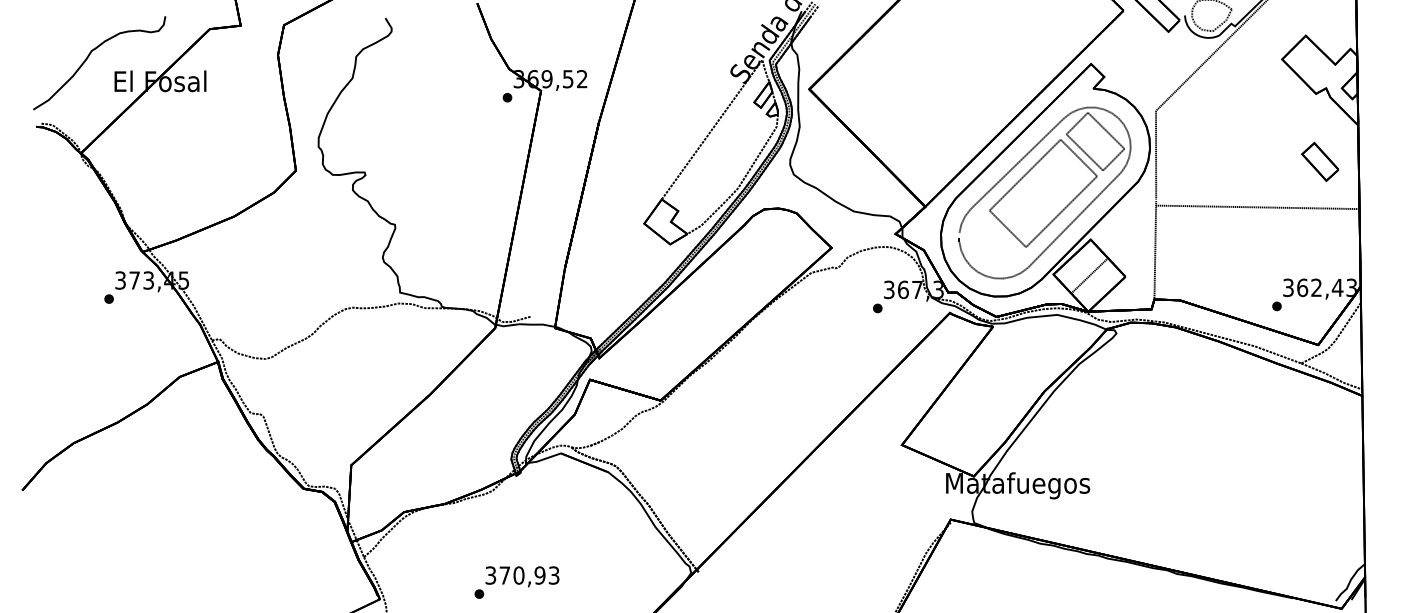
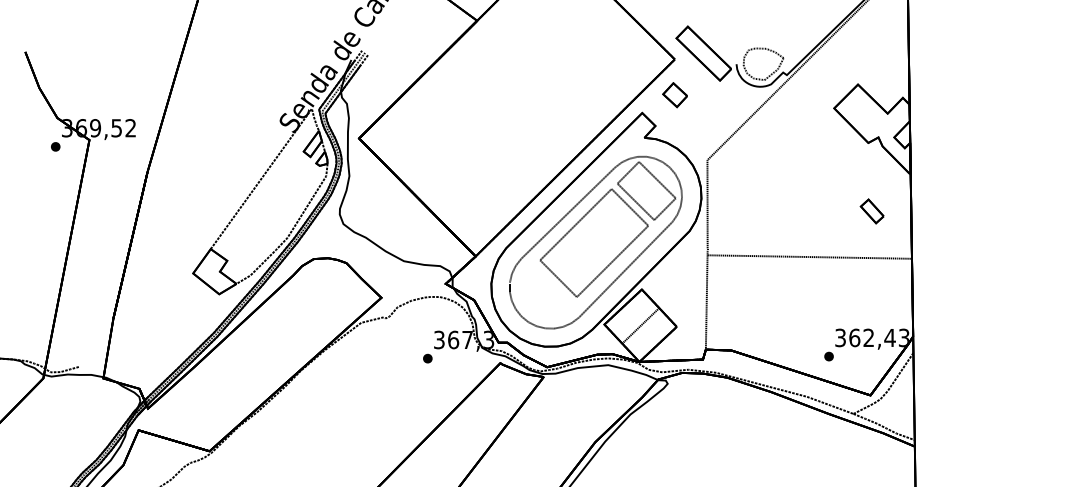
part: (1123, 46) -> (674, 95), added
part: (1319, 161) -> (871, 210), size x0.62

